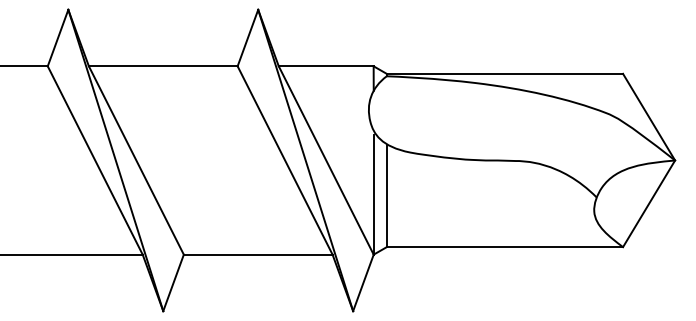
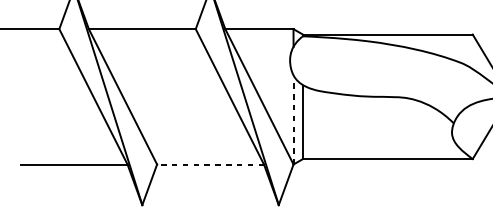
line: (373, 194) -> (293, 121), solid -> dashed
line: (257, 254) -> (210, 164), solid -> dashed

